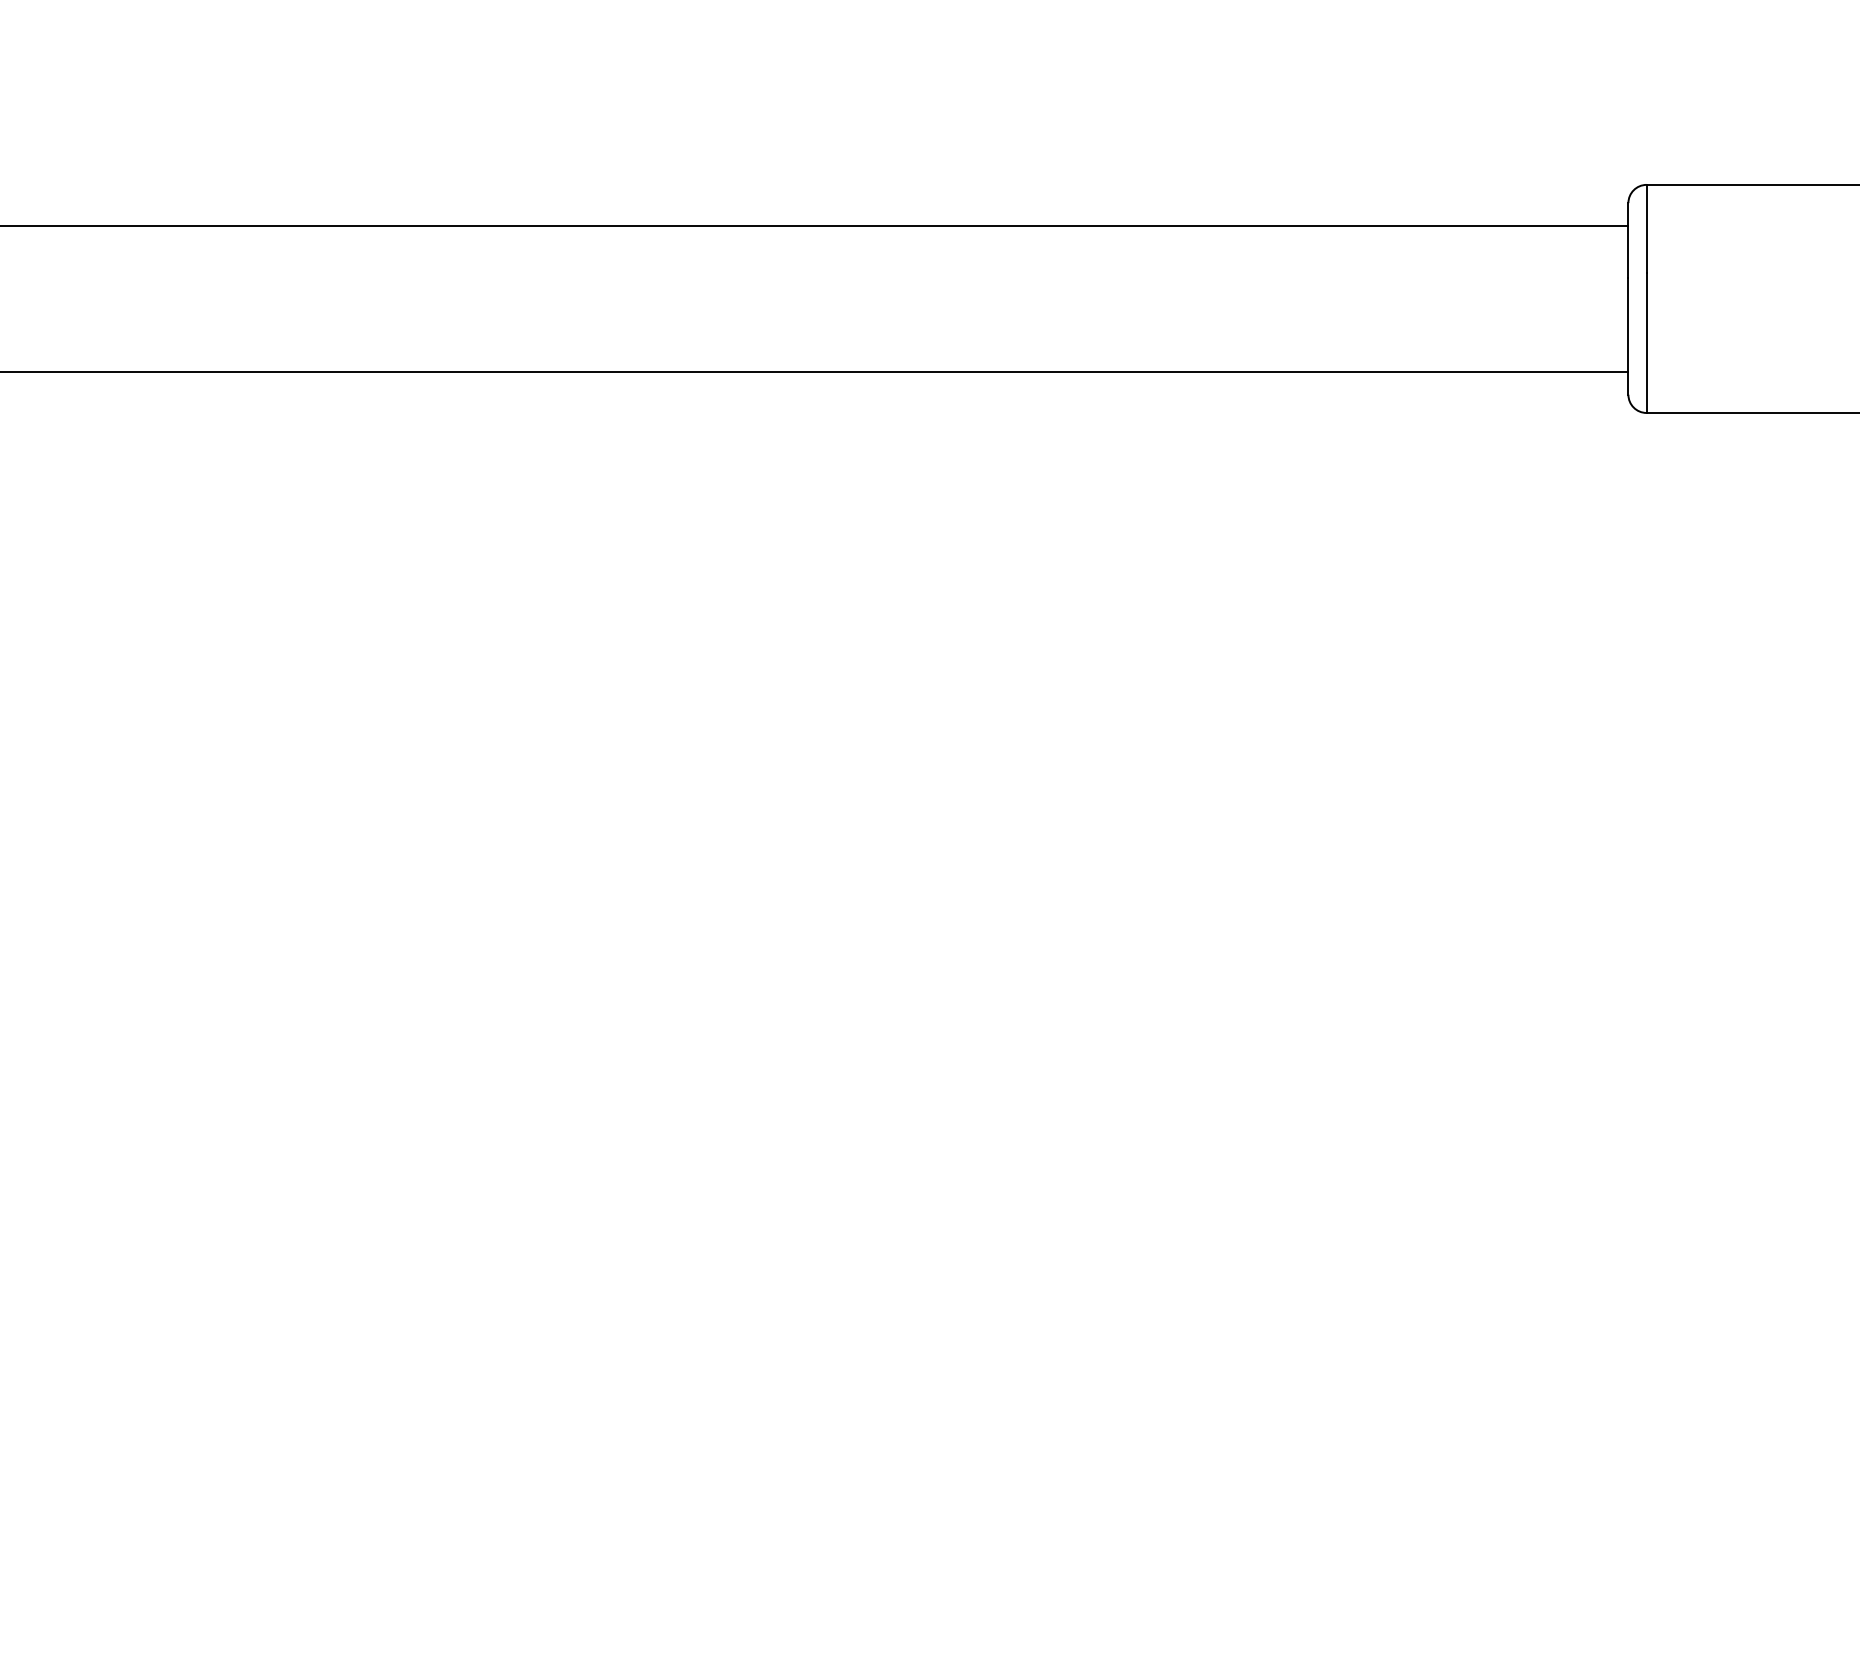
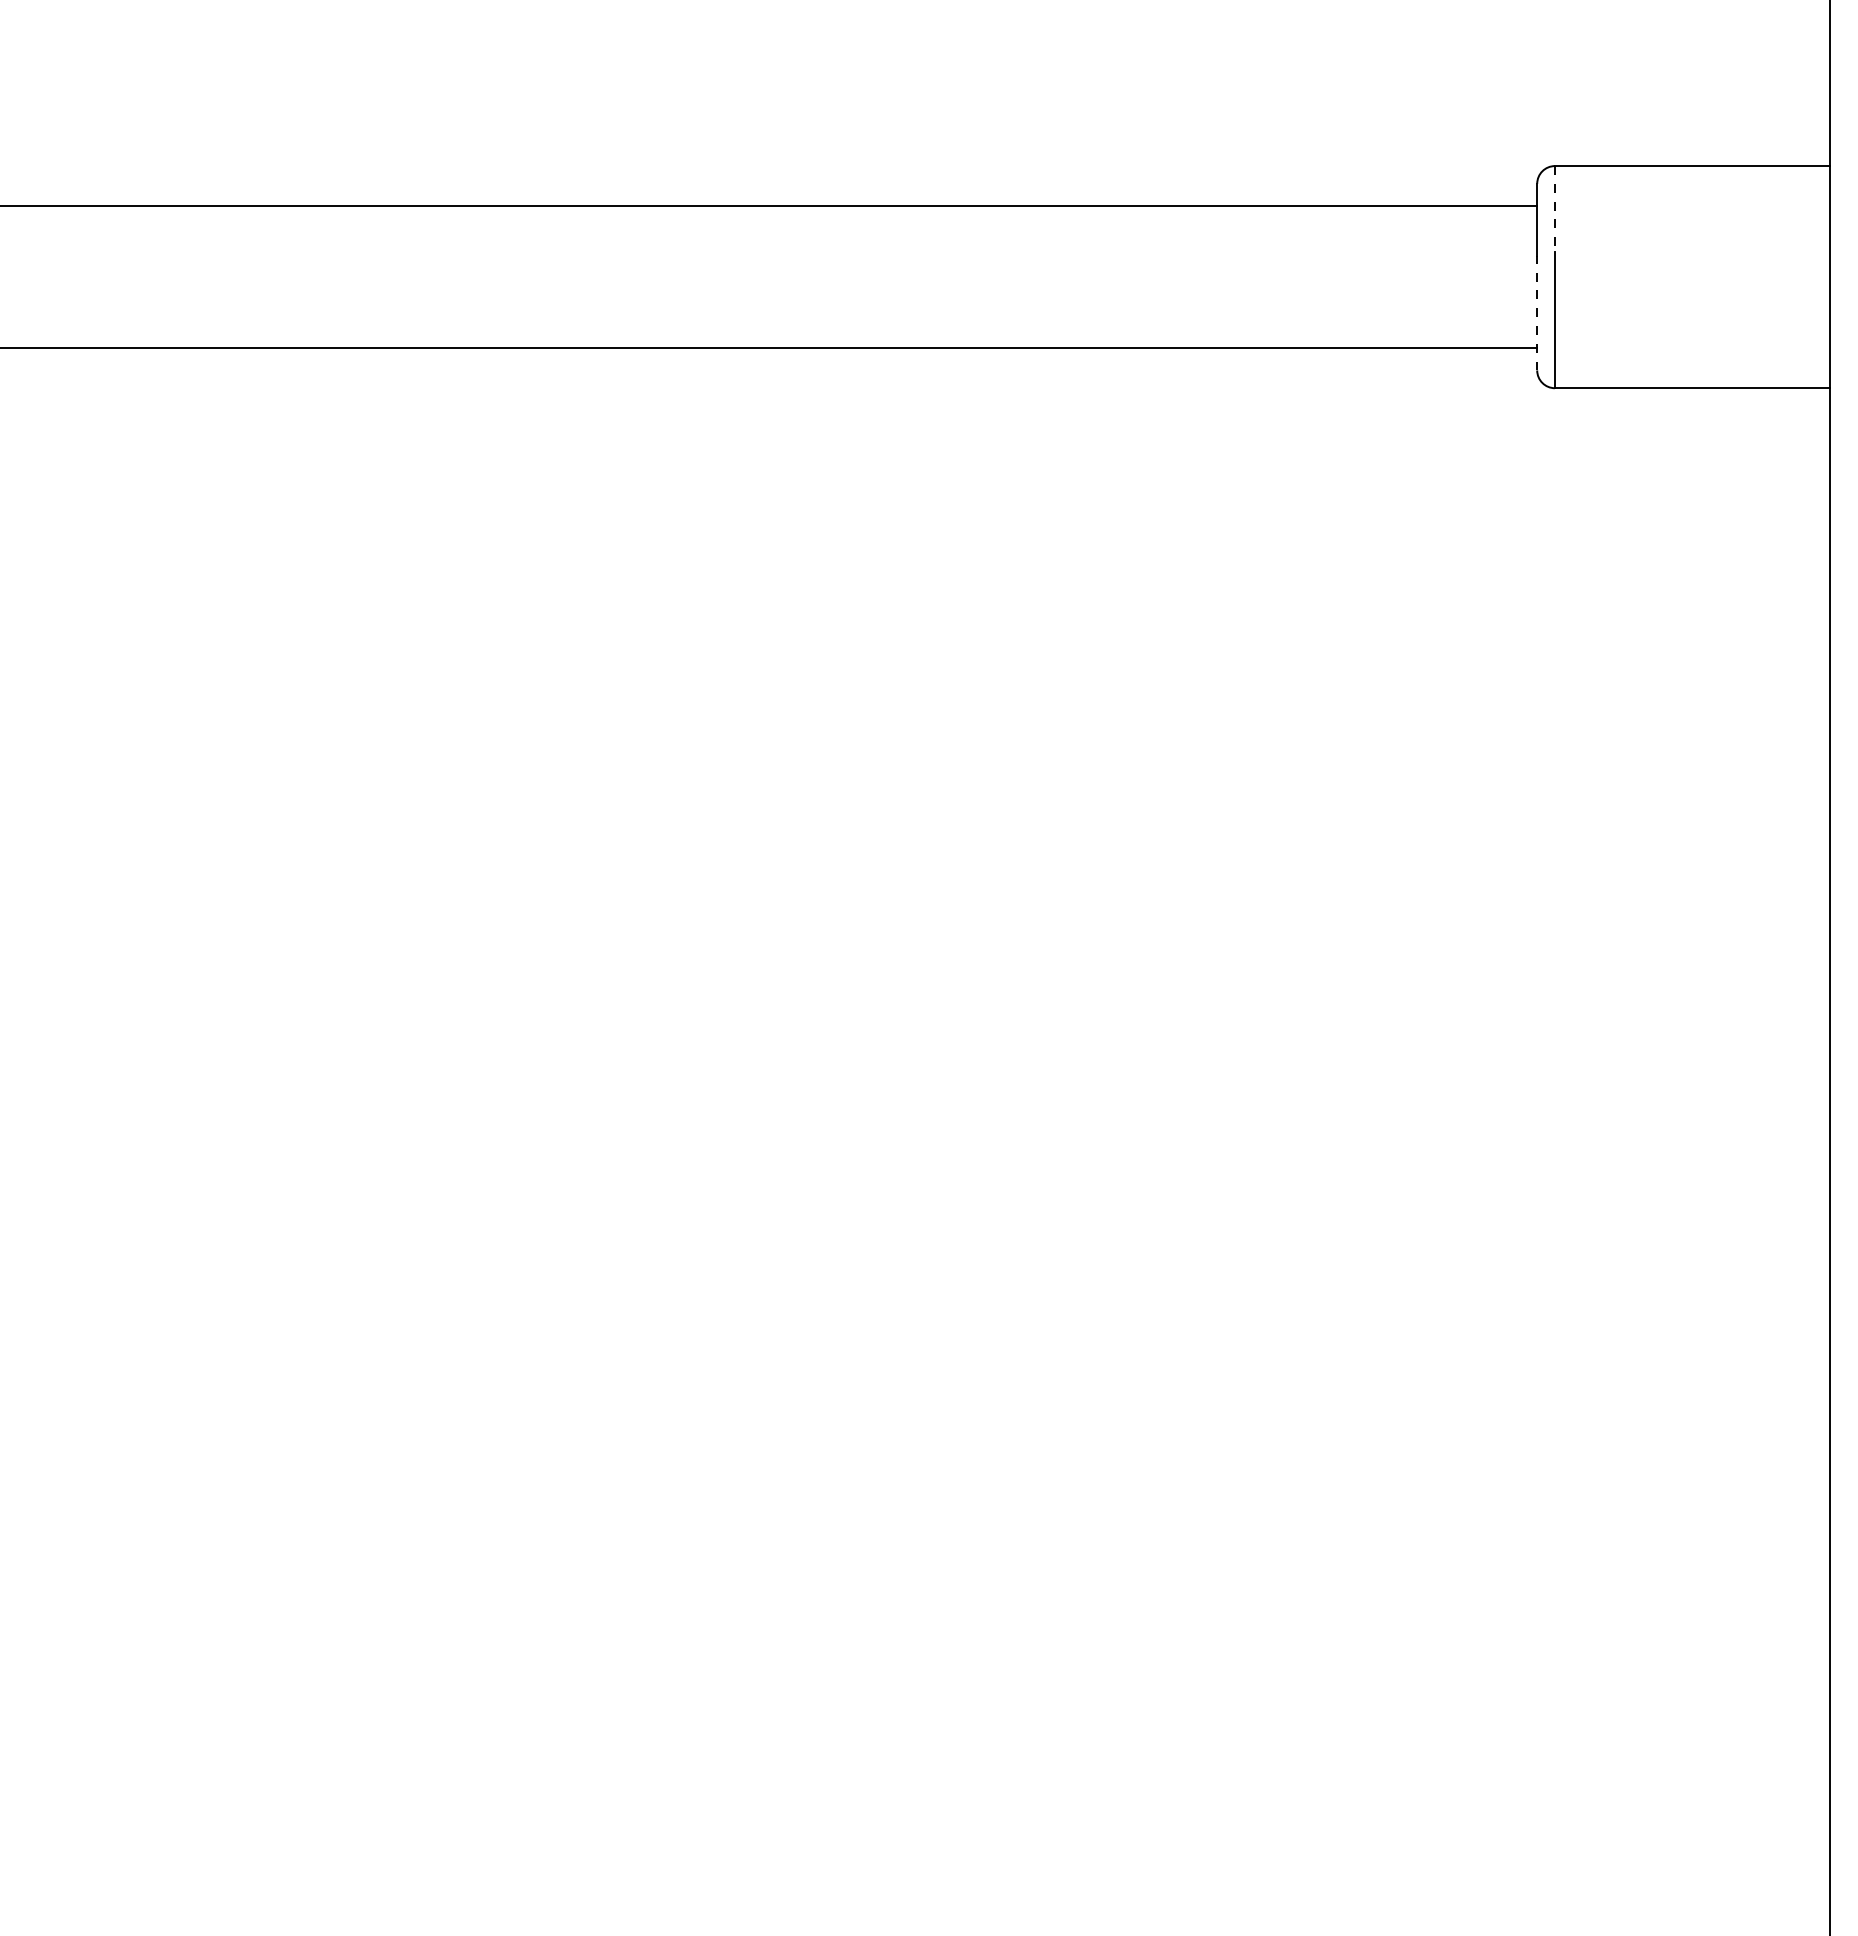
line: (1646, 229) -> (1554, 209), solid -> dashed
line: (1628, 335) -> (1537, 312), solid -> dashed

